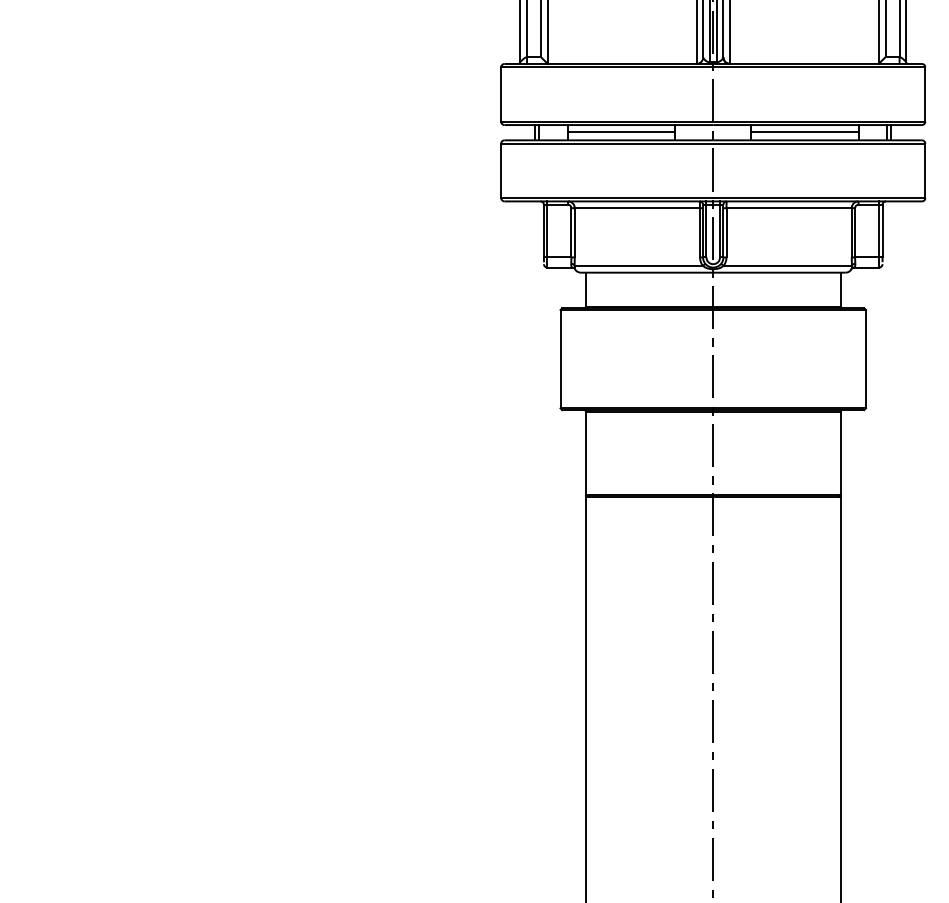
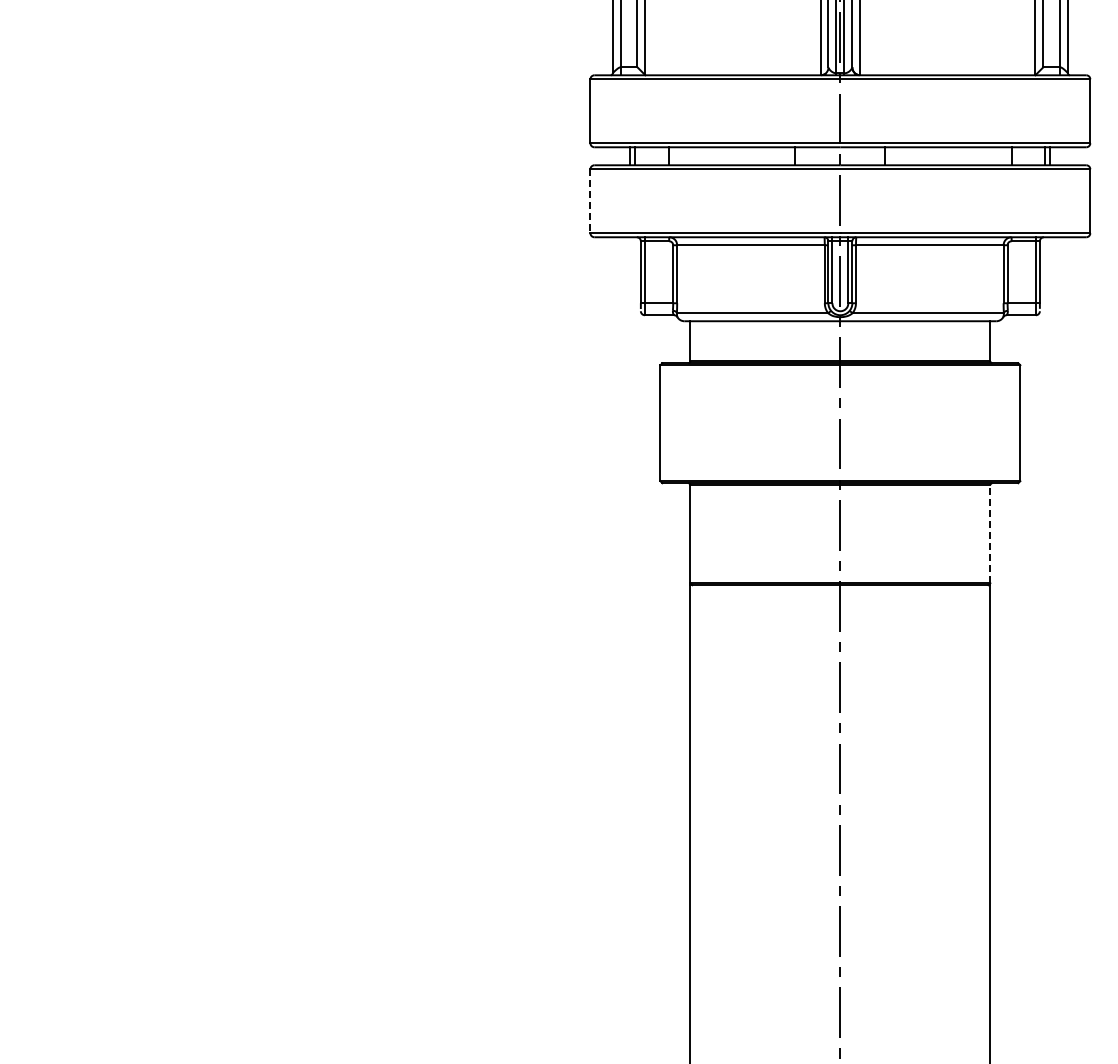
line: (620, 132) -> (731, 155), removed
line: (804, 132) -> (948, 155), removed
line: (501, 171) -> (590, 201), solid -> dashed
line: (840, 453) -> (990, 534), solid -> dashed

